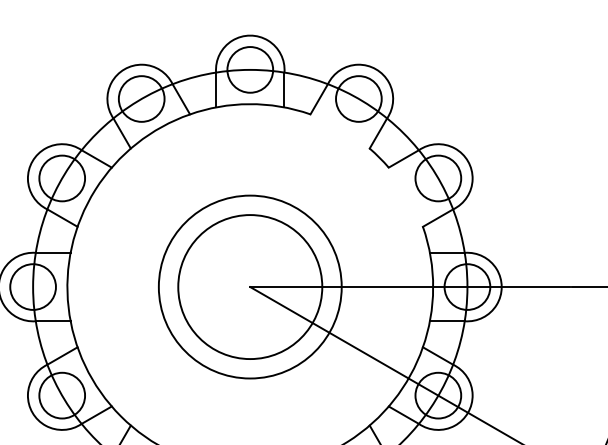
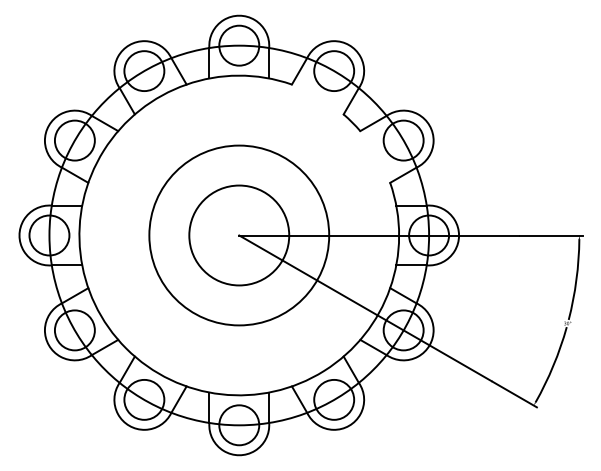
circle: (250, 287) -> (239, 235), size x0.62
circle: (250, 287) -> (239, 235), size x1.43

